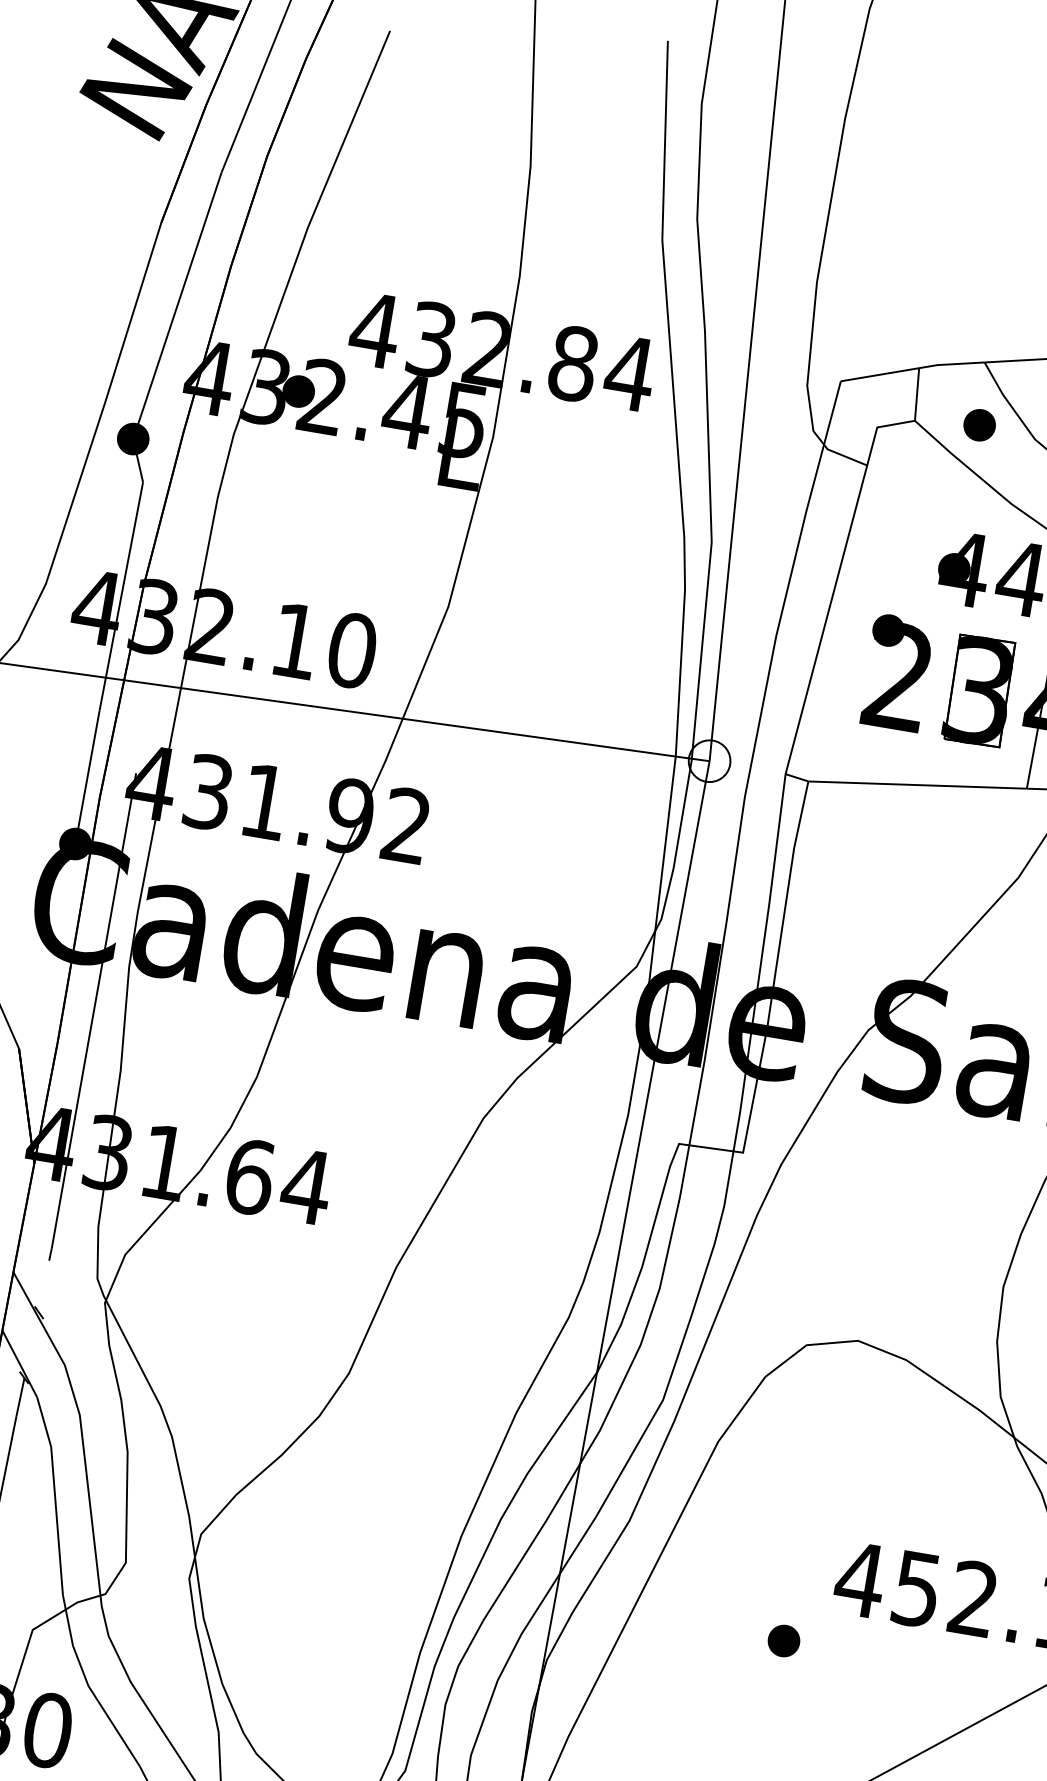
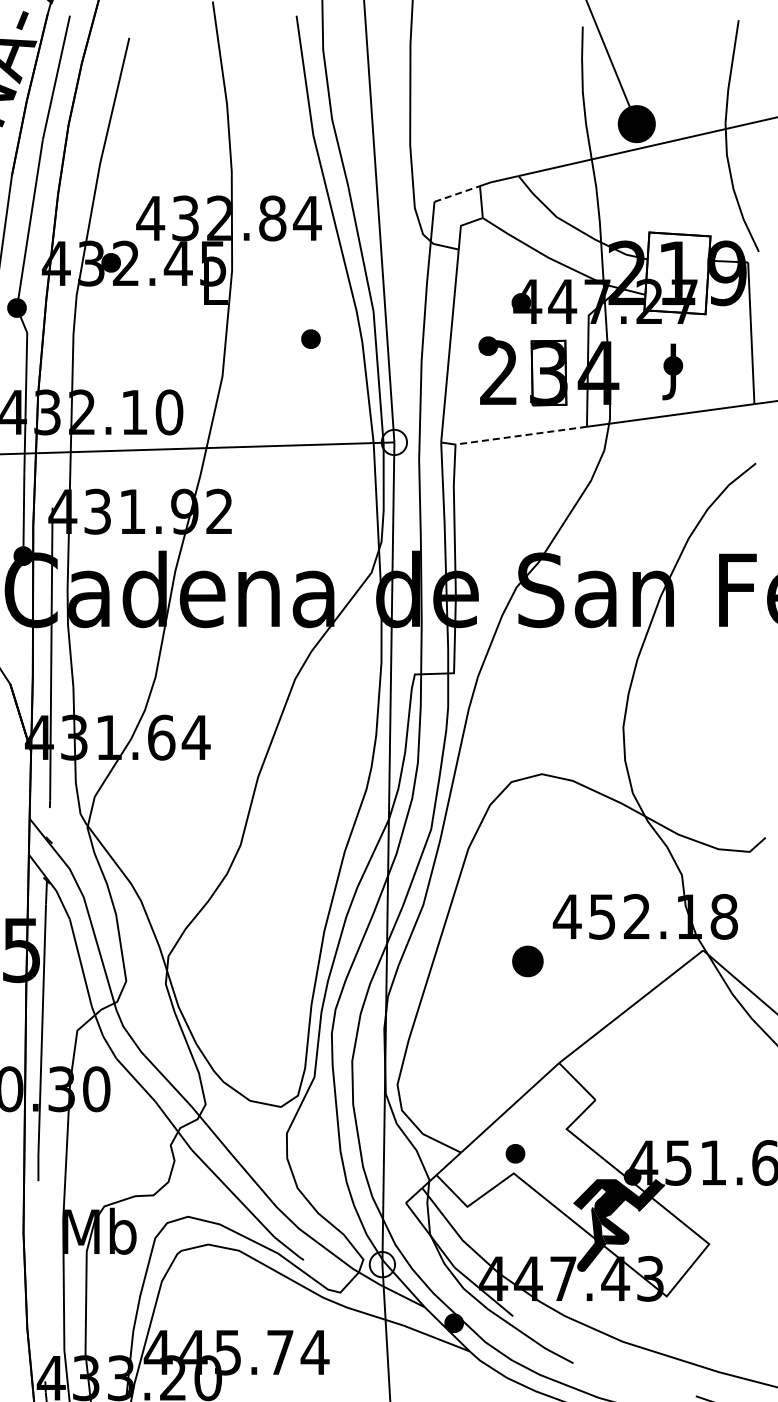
line: (880, 374) -> (457, 193), solid -> dashed
part: (979, 424) -> (310, 338), moved
line: (916, 784) -> (520, 435), solid -> dashed
part: (783, 1639) -> (527, 960), size x1.6

